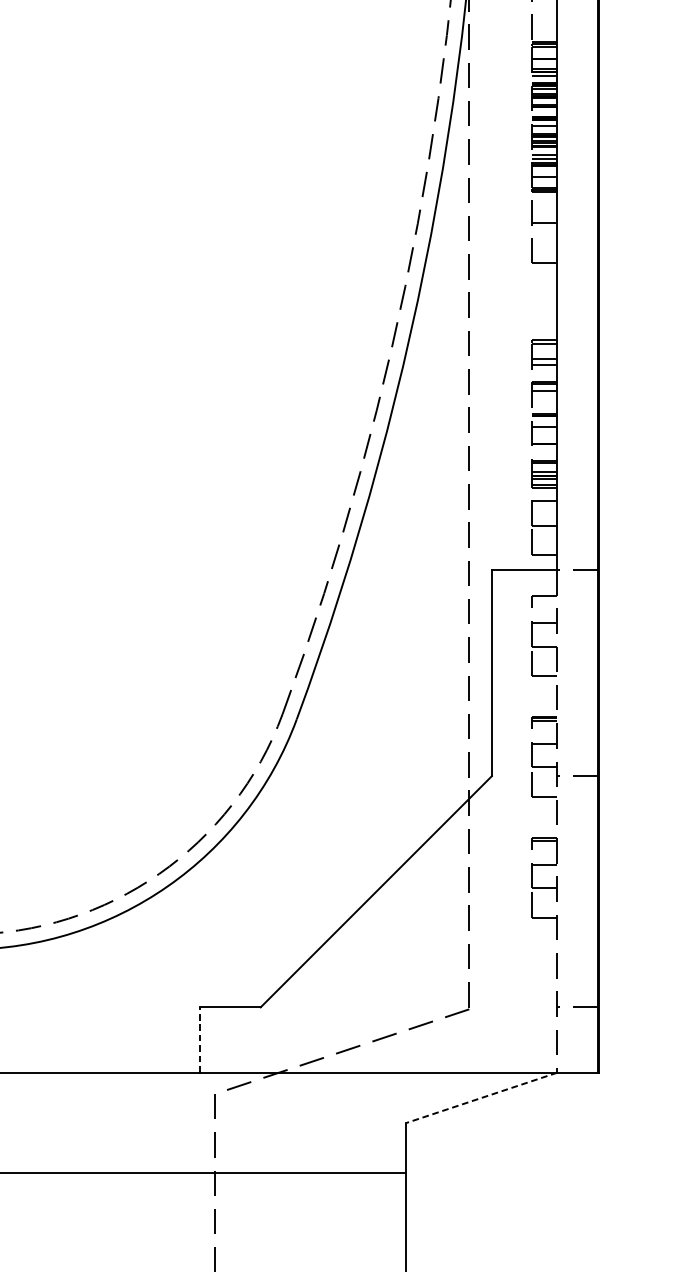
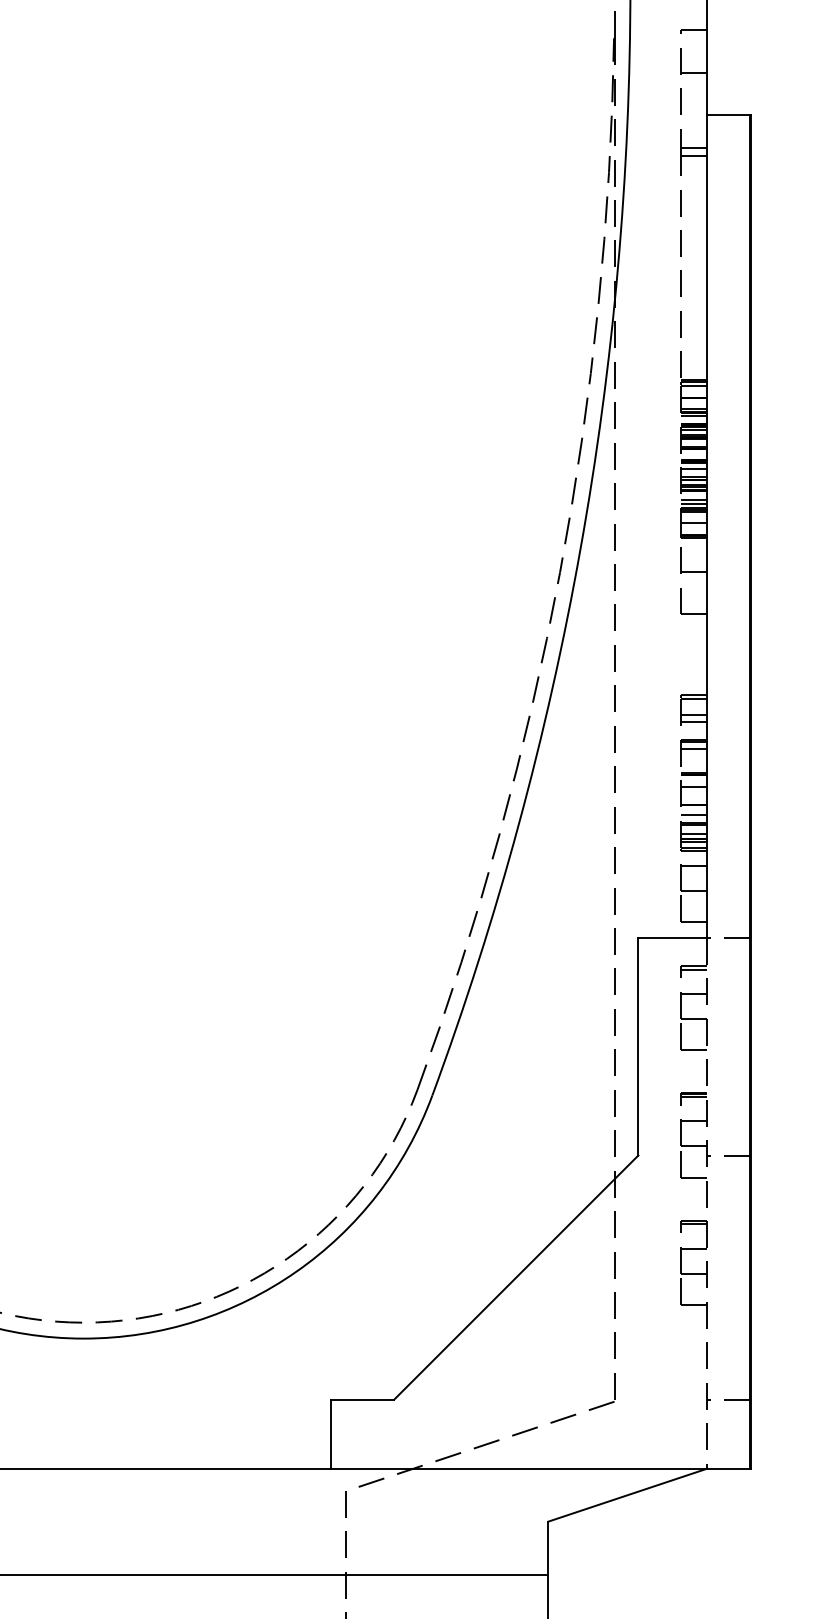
line: (544, 453) -> (693, 814), added
line: (544, 599) -> (693, 969), added
line: (200, 1039) -> (330, 1433), dashed -> solid
line: (481, 1098) -> (627, 1495), dashed -> solid

